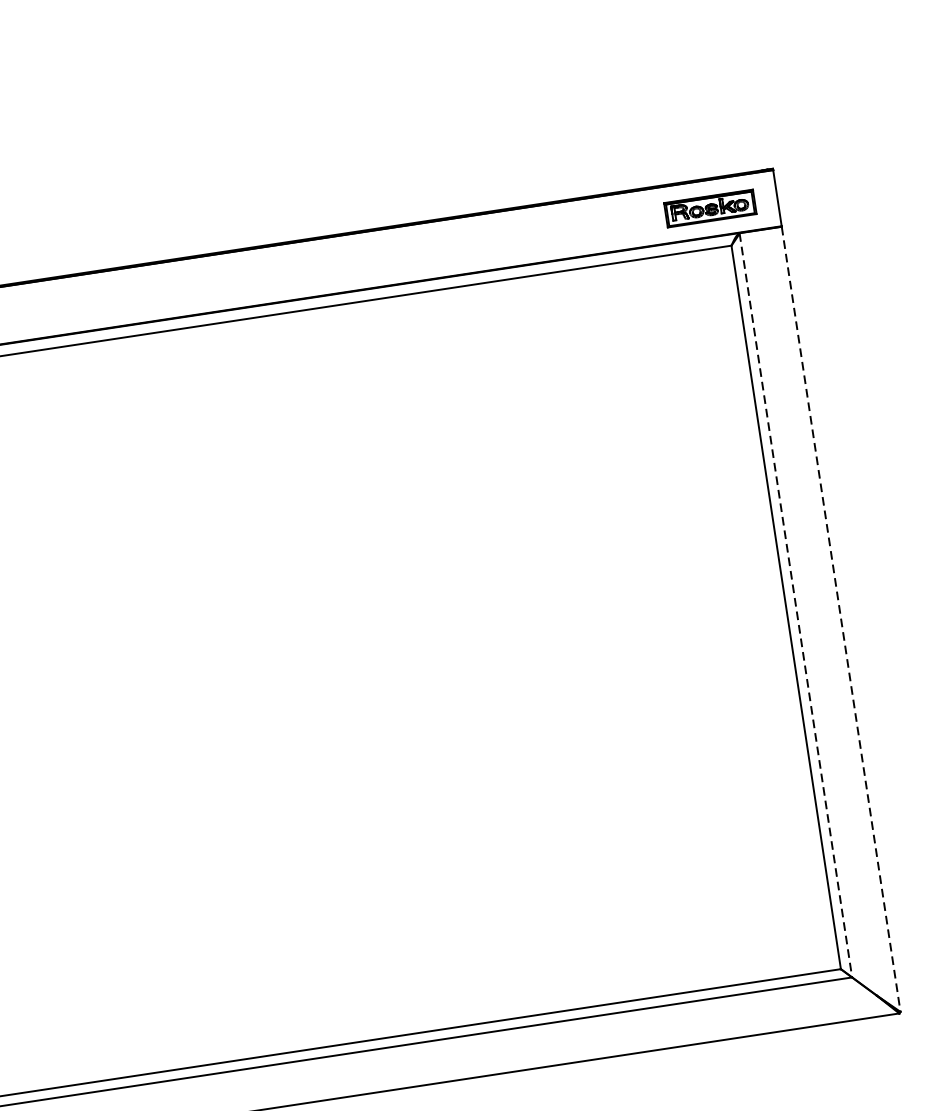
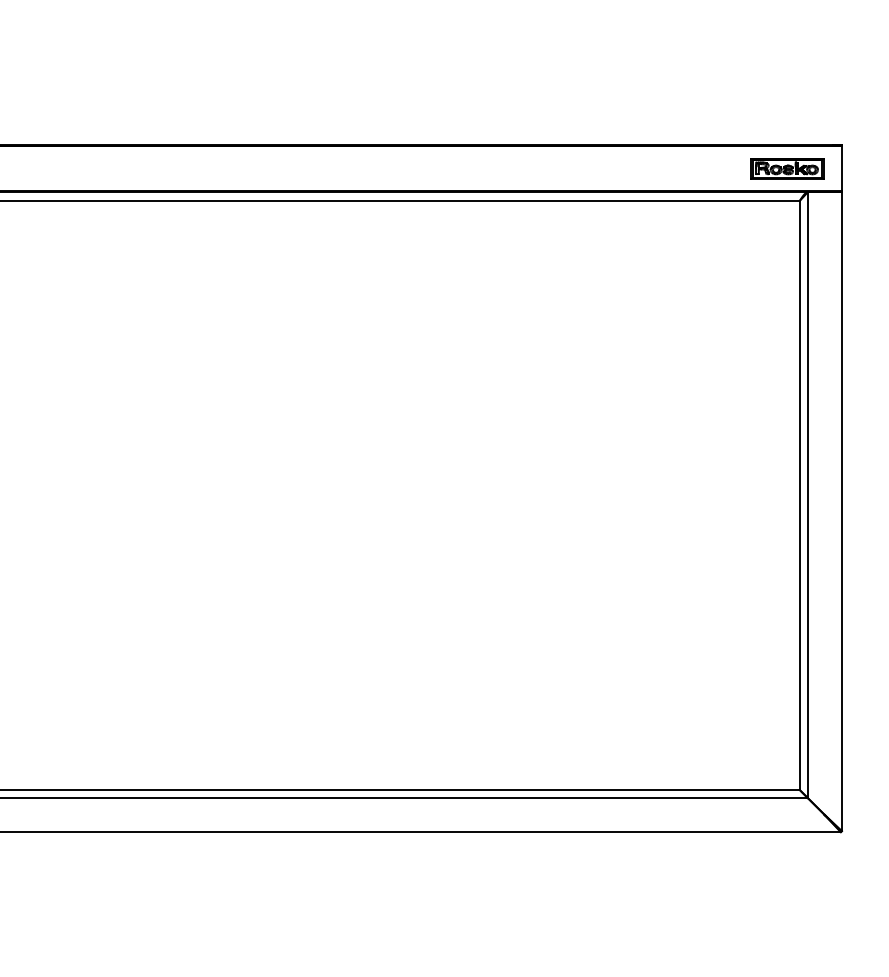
line: (795, 604) -> (807, 494), dashed -> solid
line: (841, 619) -> (842, 511), dashed -> solid

